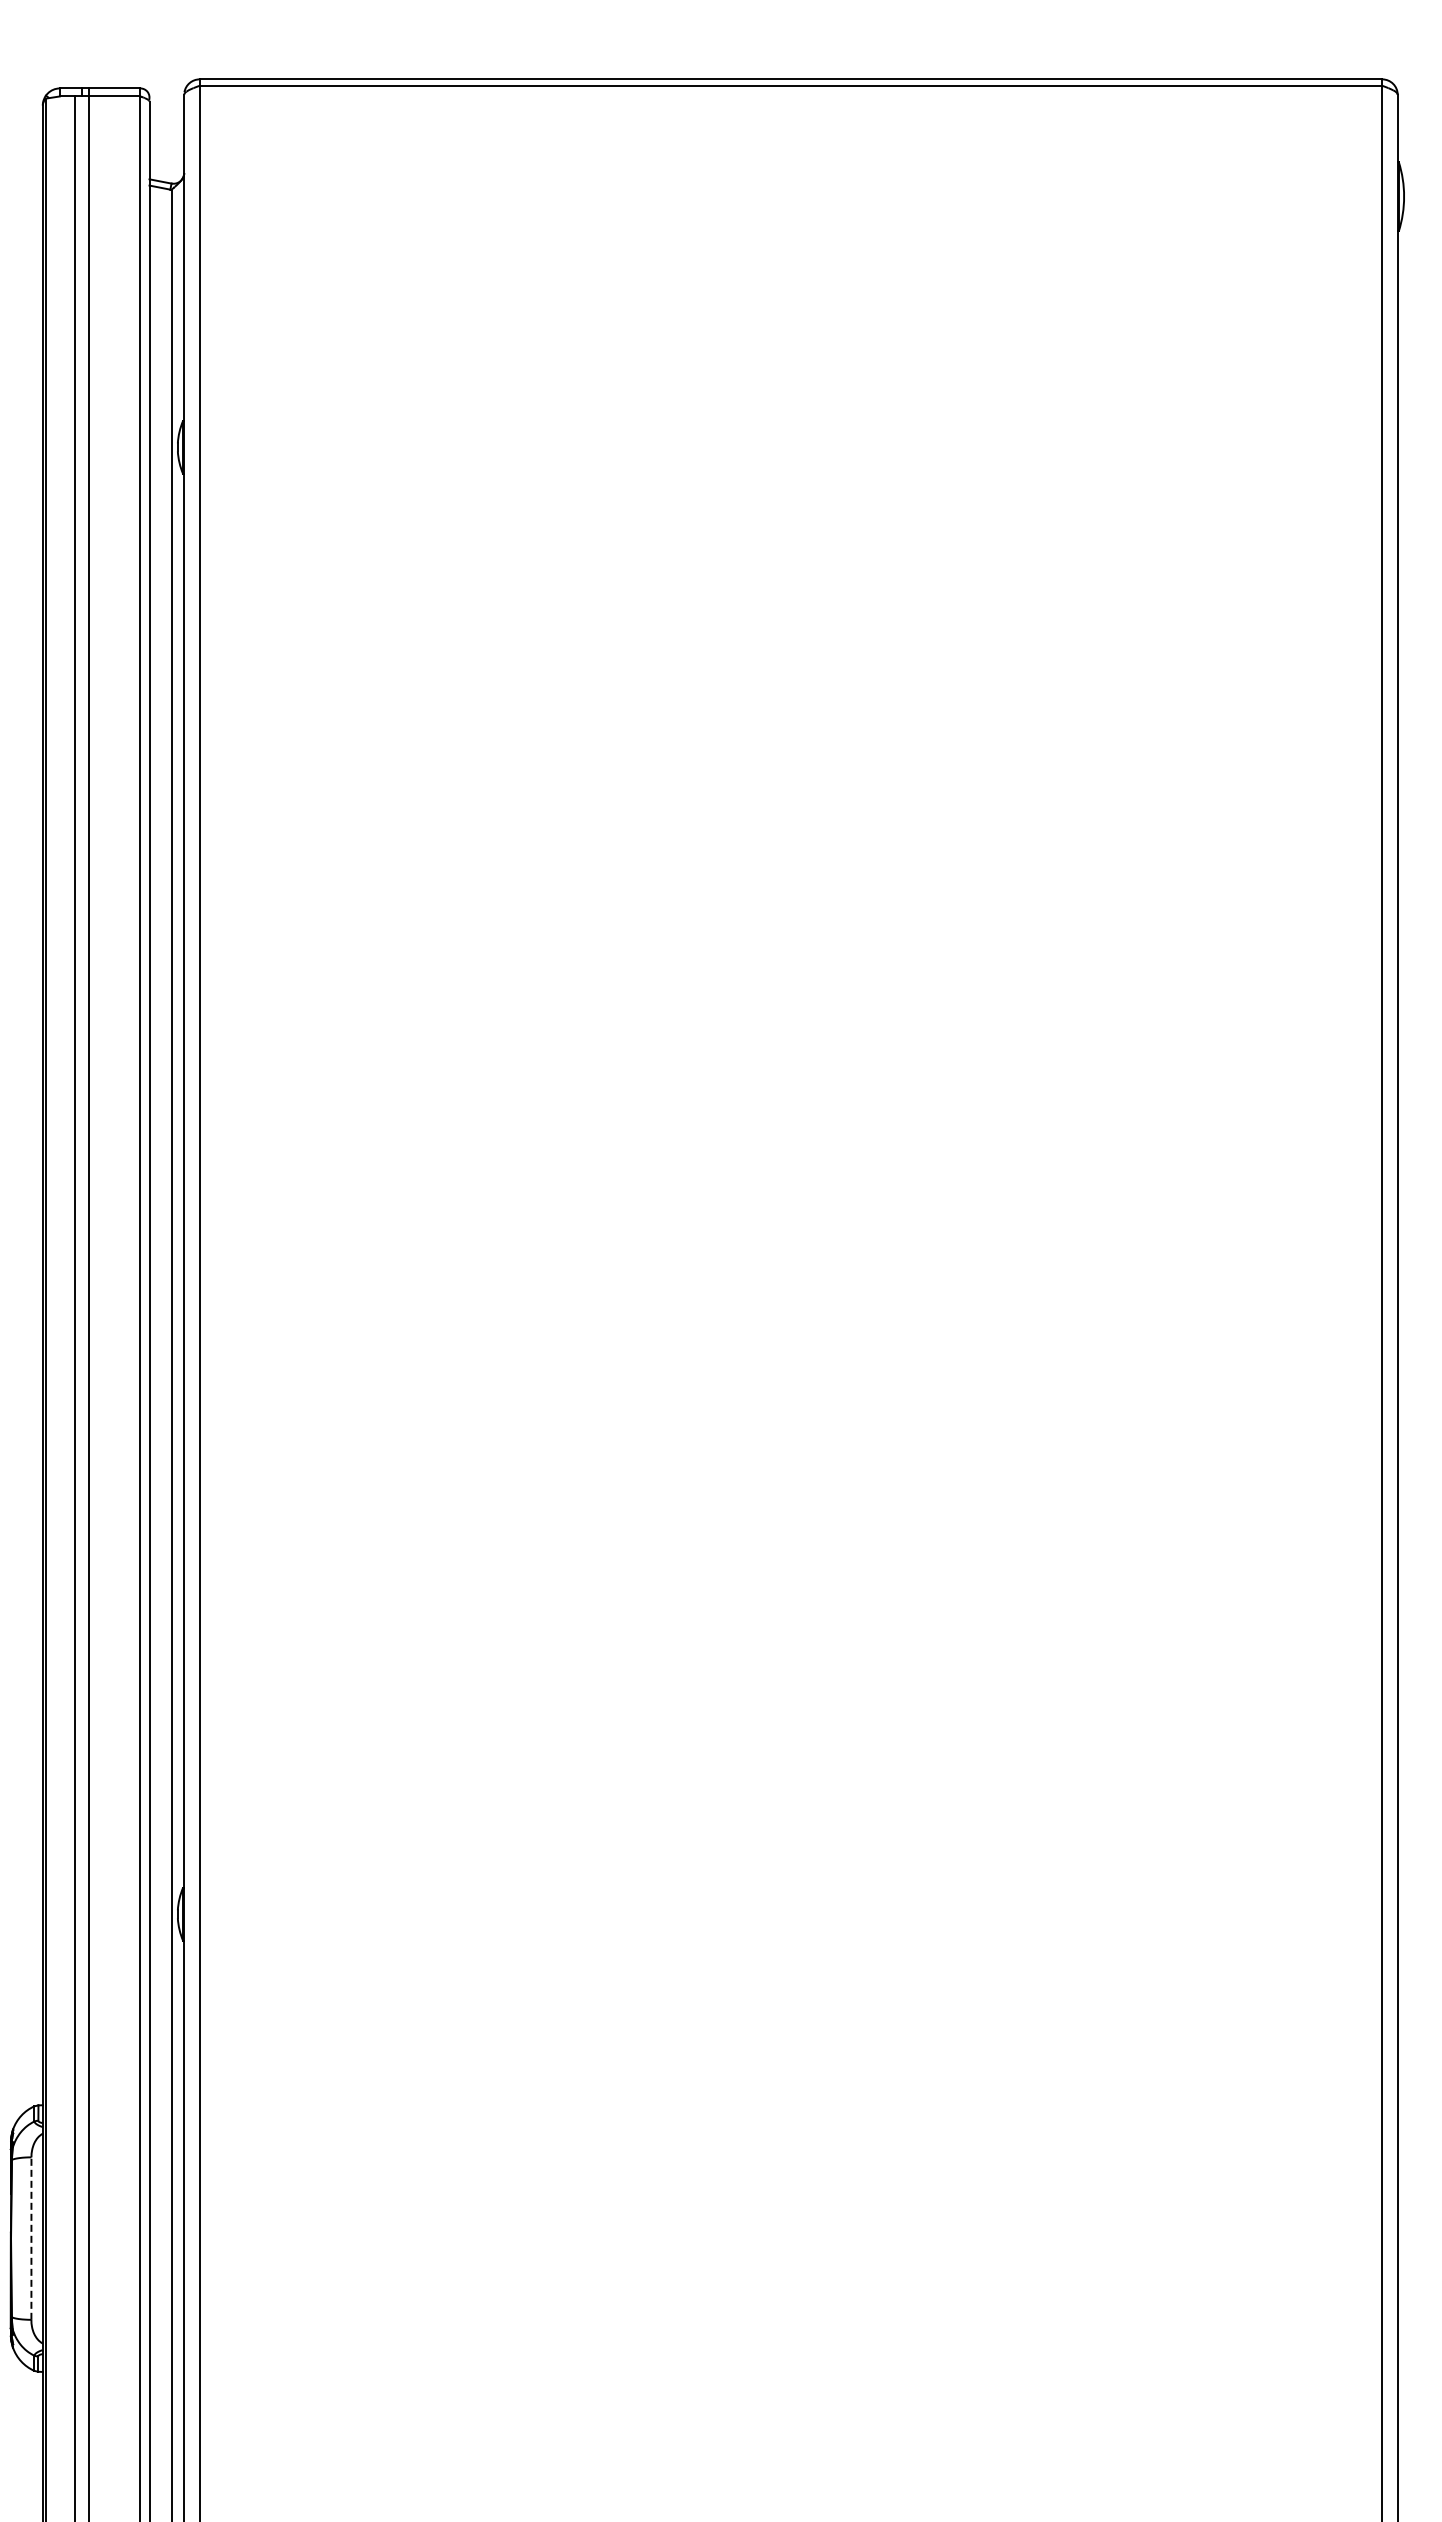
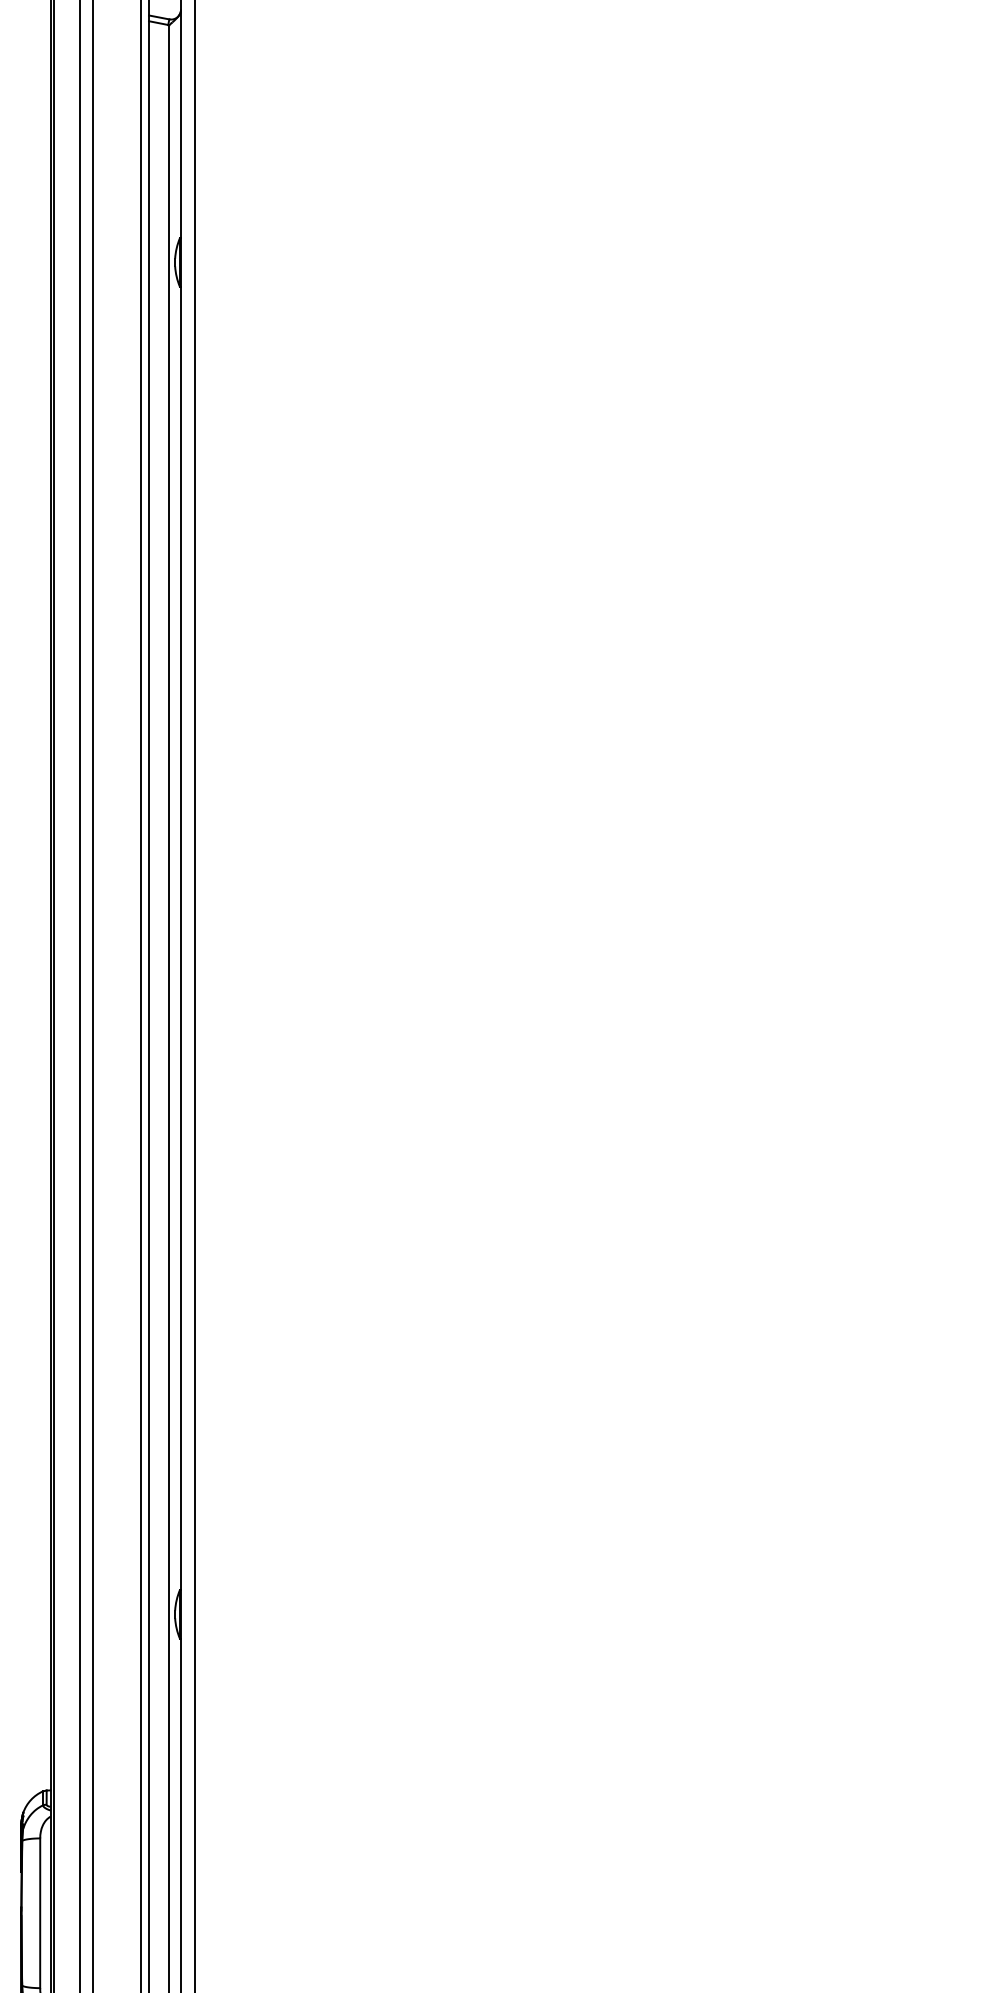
line: (31, 2238) -> (40, 1913), dashed -> solid

